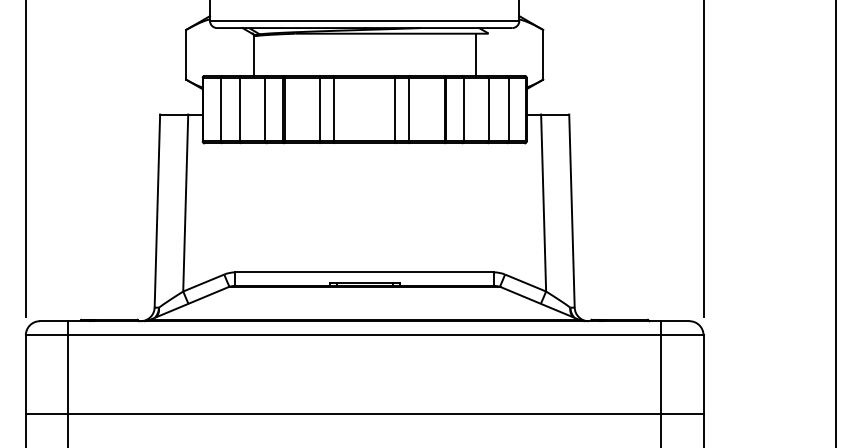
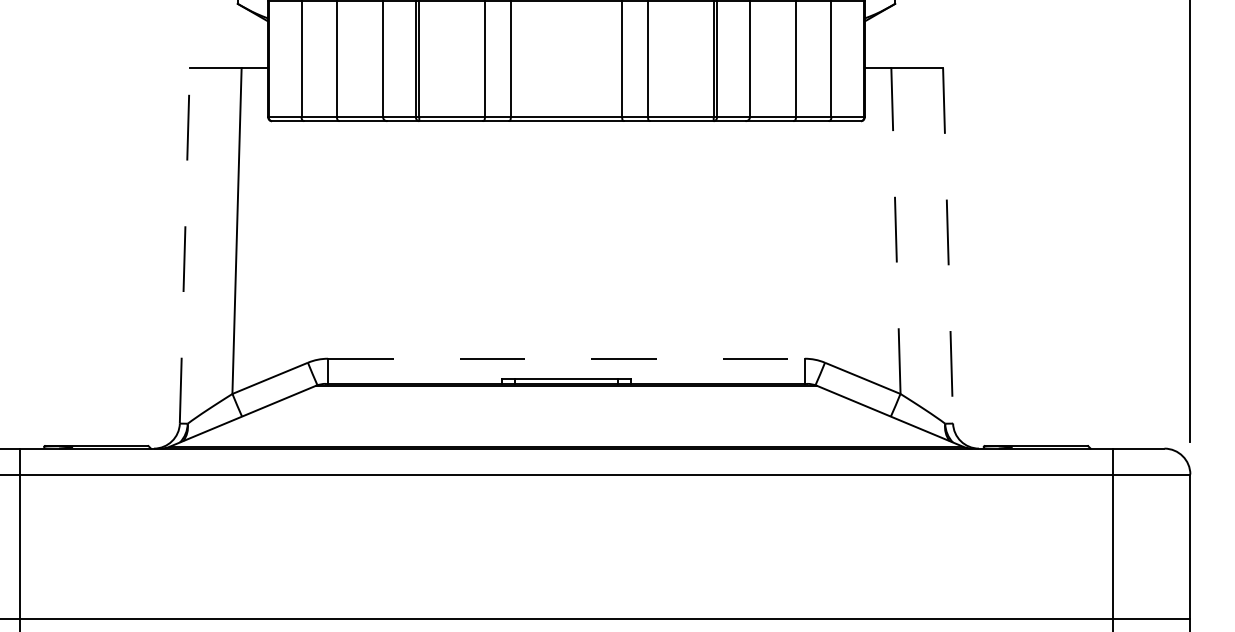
line: (543, 203) -> (895, 231), solid -> dashed
line: (157, 211) -> (185, 246), solid -> dashed
line: (571, 211) -> (947, 246), solid -> dashed
line: (365, 272) -> (567, 358), solid -> dashed

